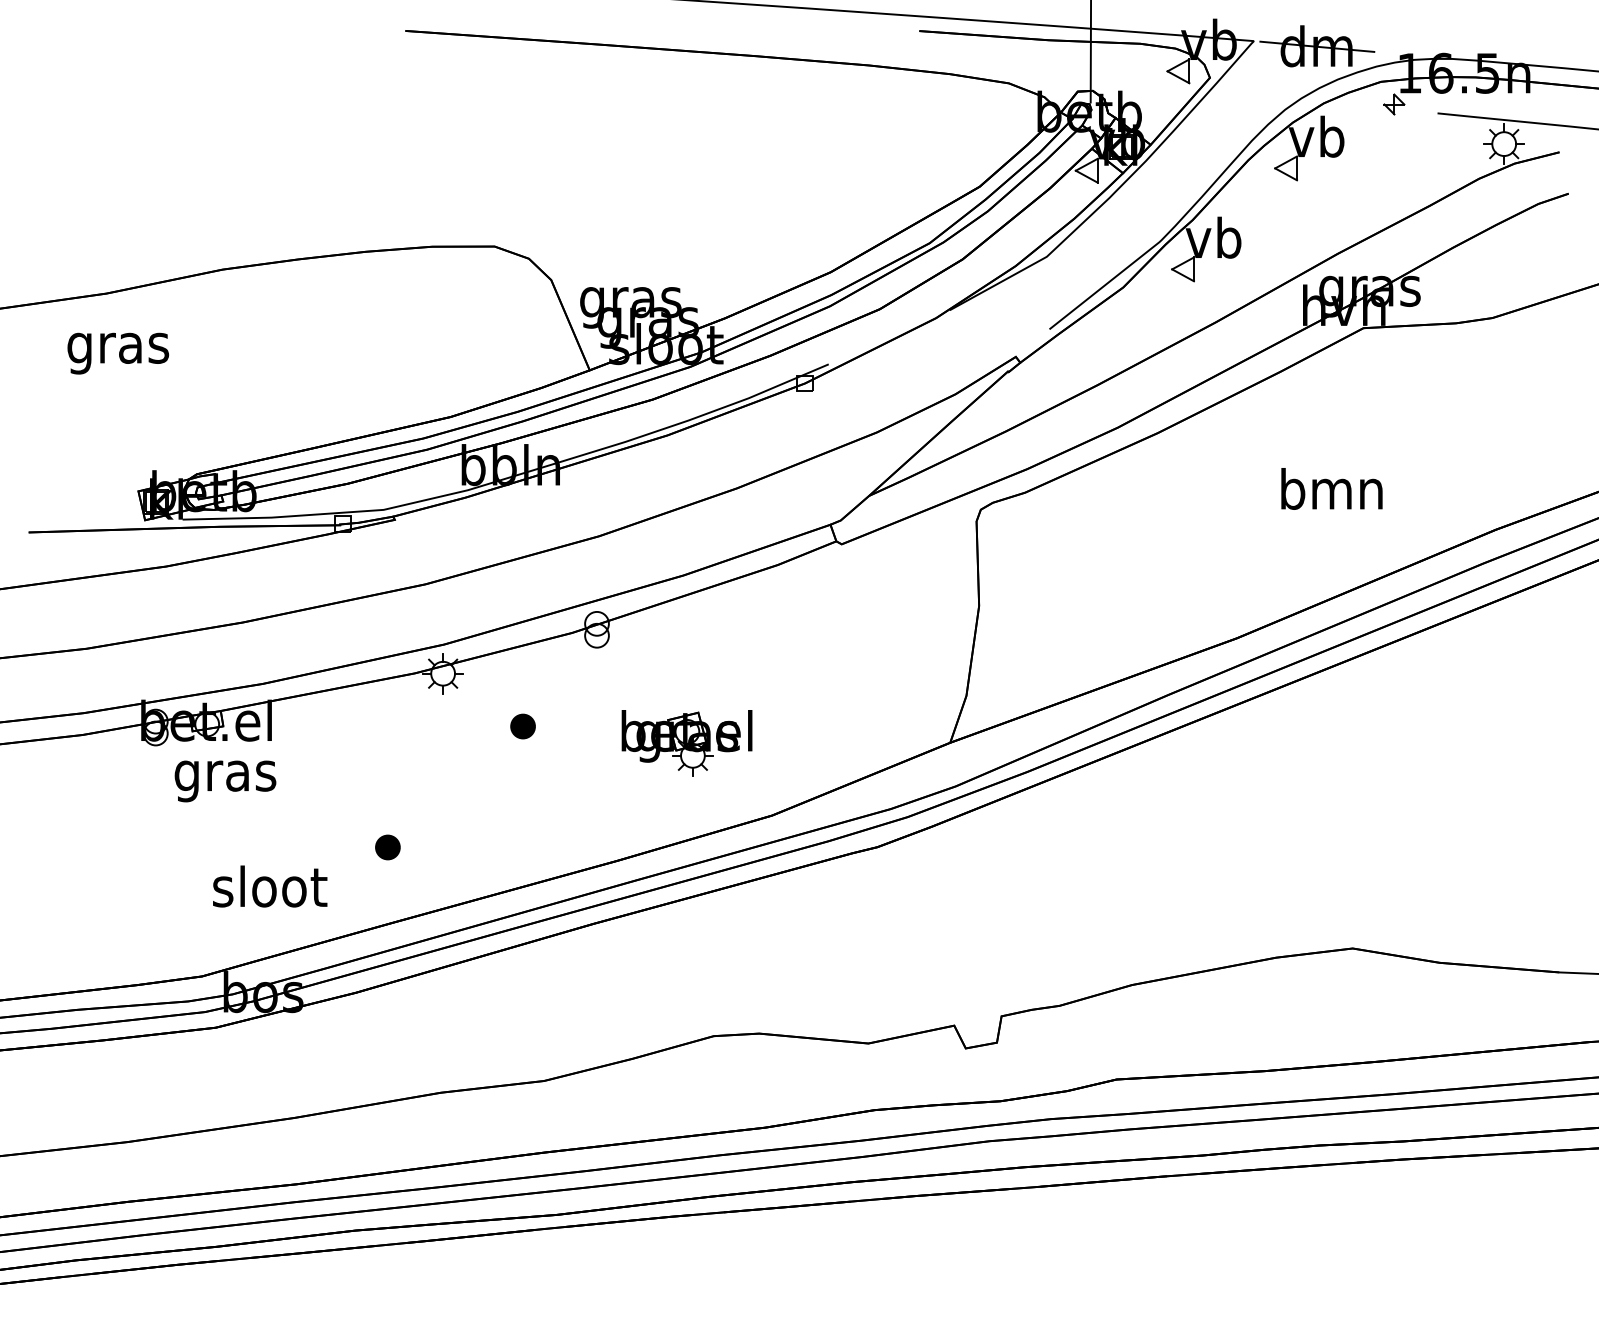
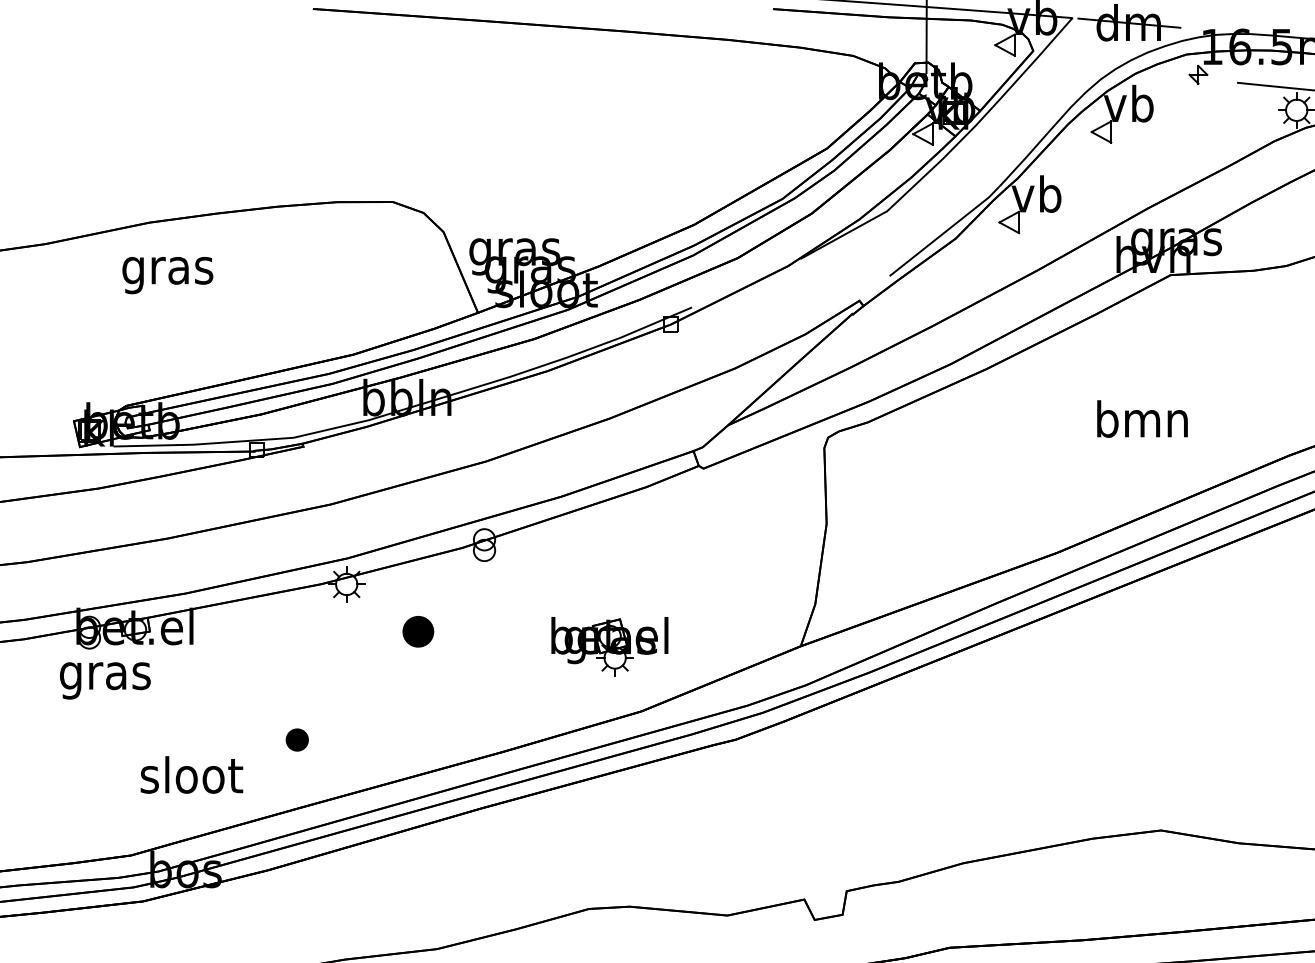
text: (117, 353) -> (167, 275), moved
part: (522, 726) -> (417, 631), size x1.4
part: (686, 743) -> (609, 646), moved
text: (225, 781) -> (105, 680), moved

